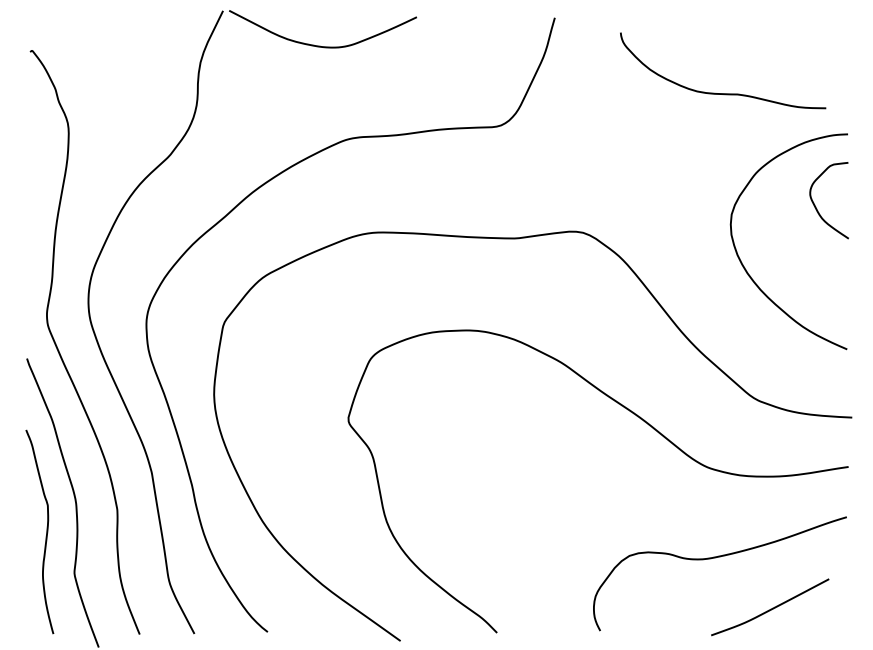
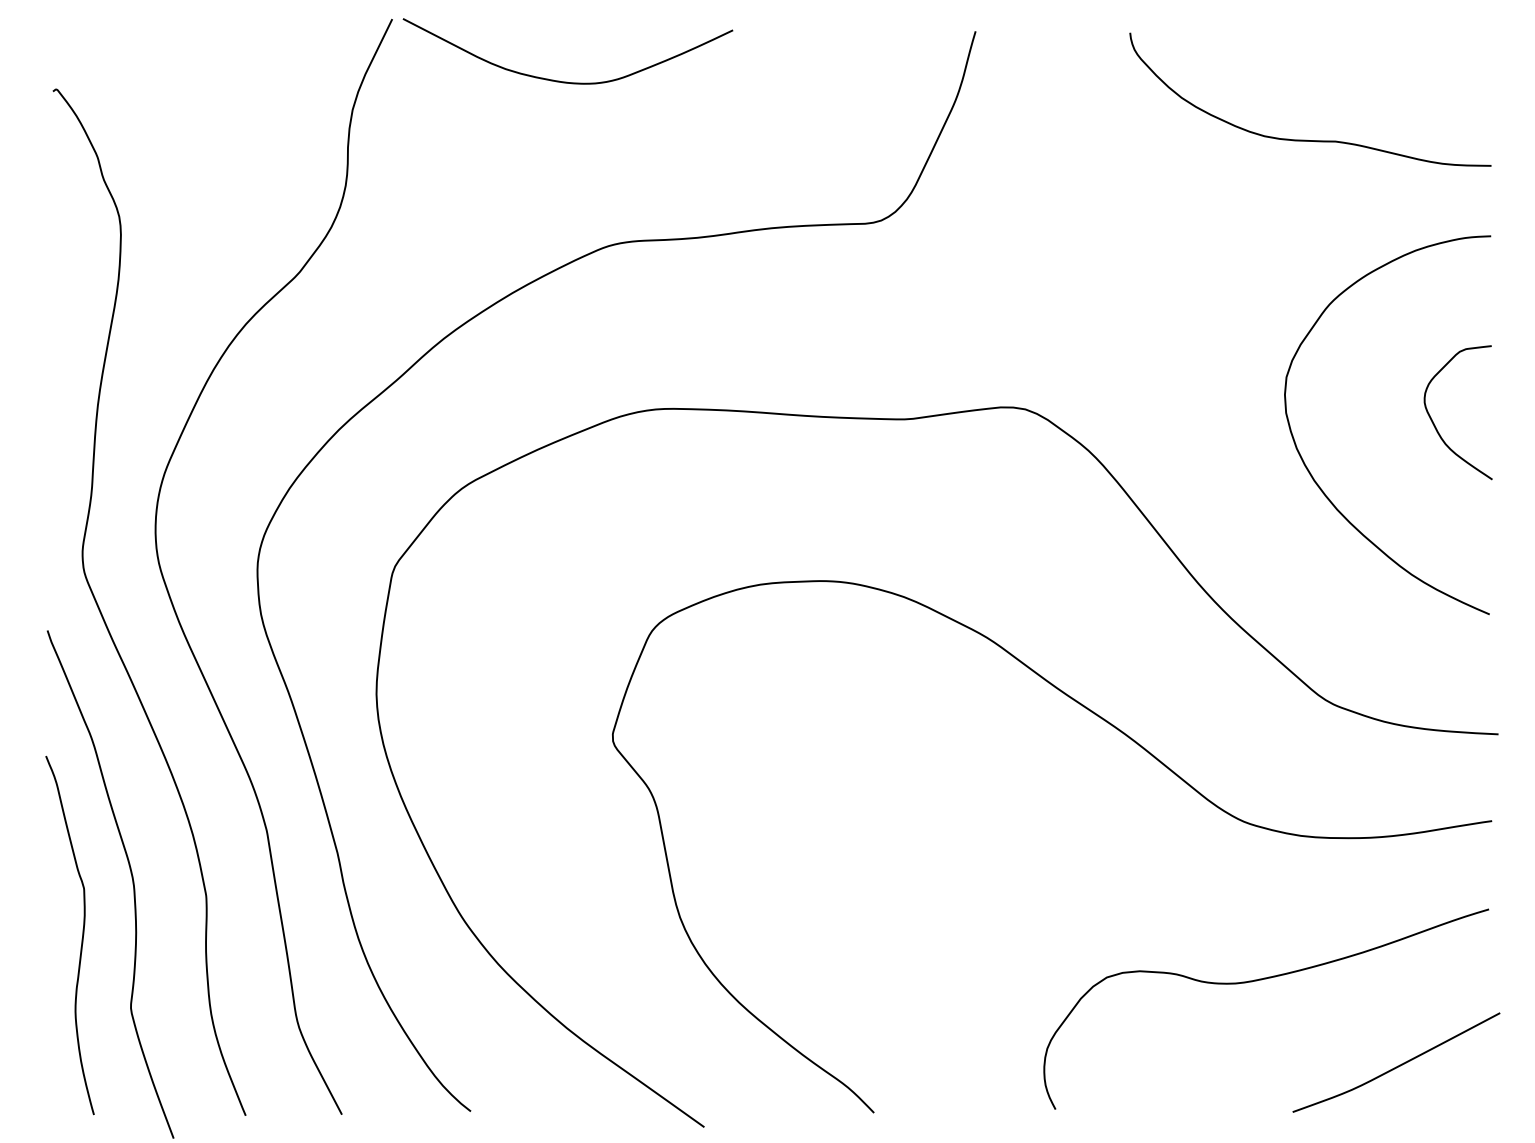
curve: (723, 93) -> (1310, 139), moved
curve: (816, 206) -> (1435, 422), moved
curve: (770, 608) -> (1396, 1064), moved

